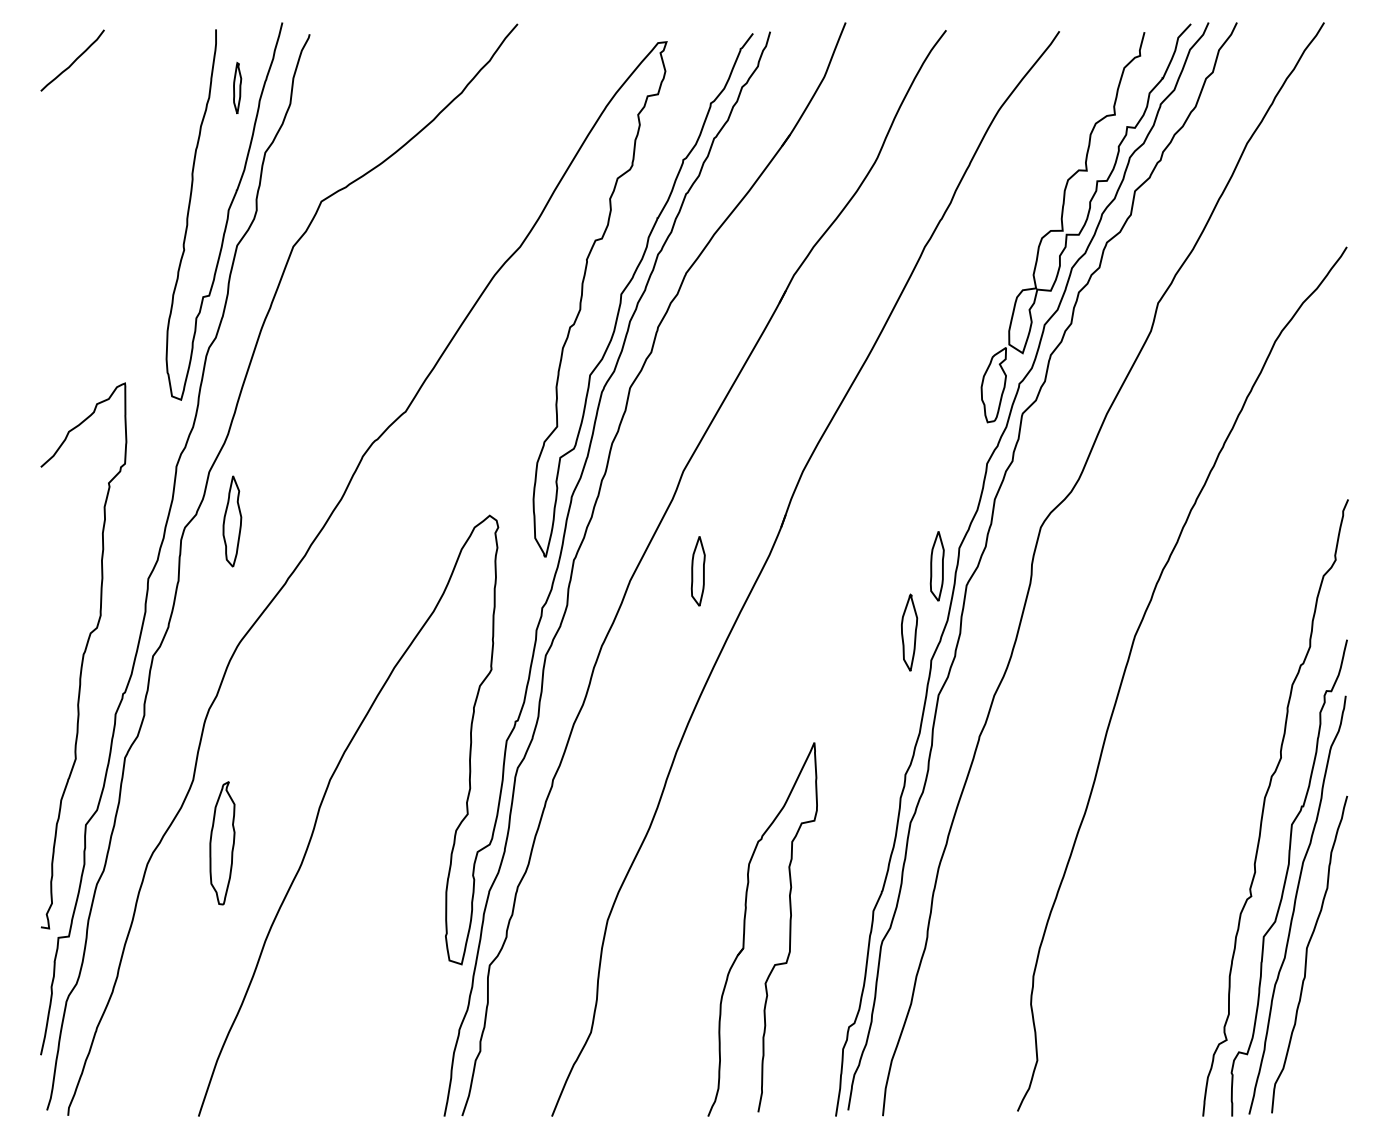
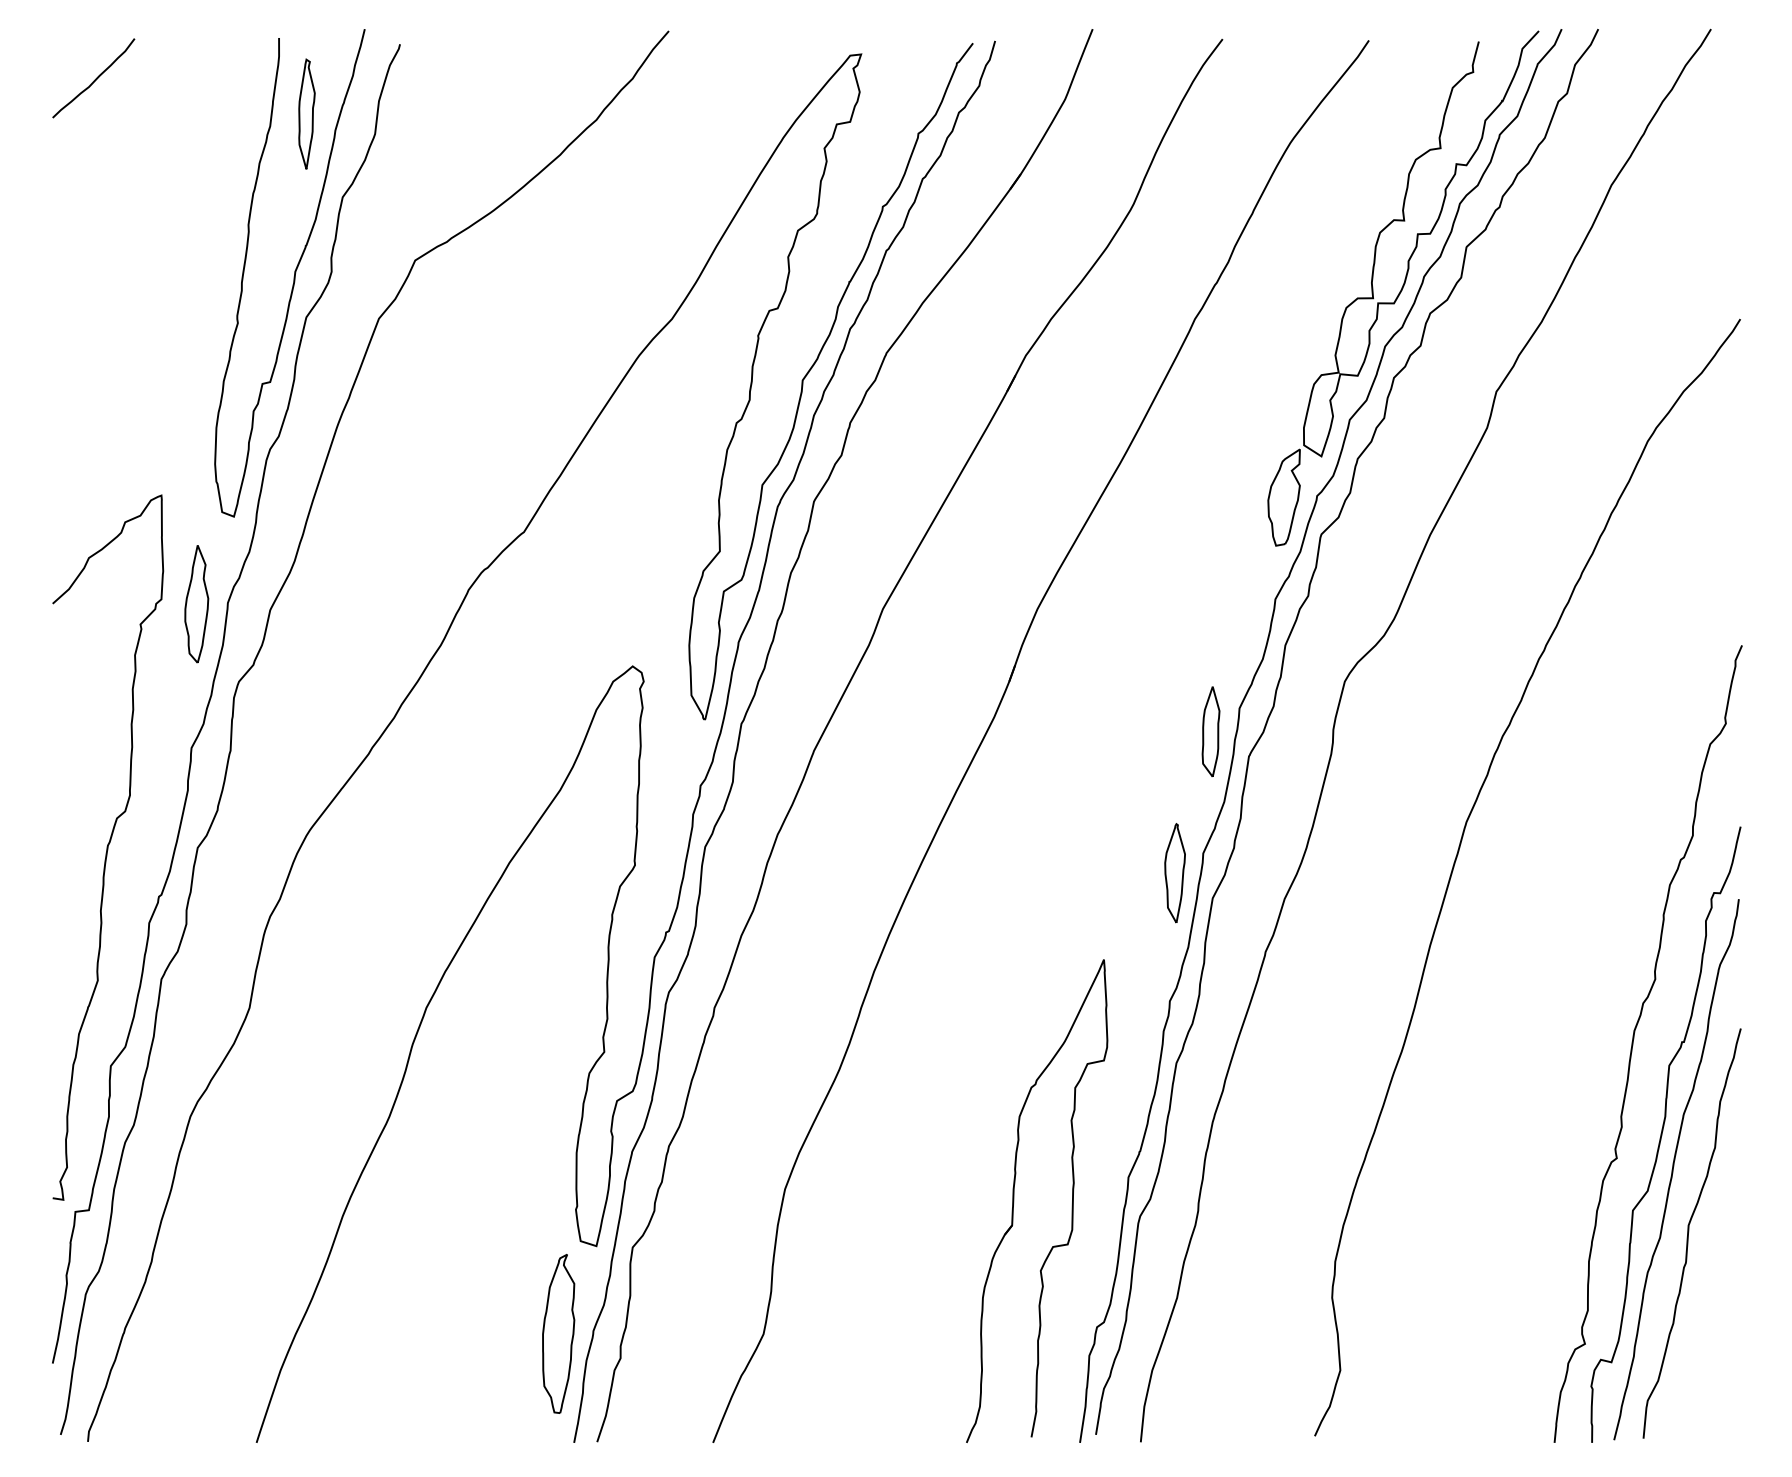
part: (237, 88) -> (306, 114), size x1.67
part: (232, 521) -> (196, 604), moved
part: (697, 571) -> (901, 738), removed
part: (909, 632) -> (1175, 872), moved
part: (222, 843) -> (558, 1334), moved
part: (745, 929) -> (1014, 1201), moved

